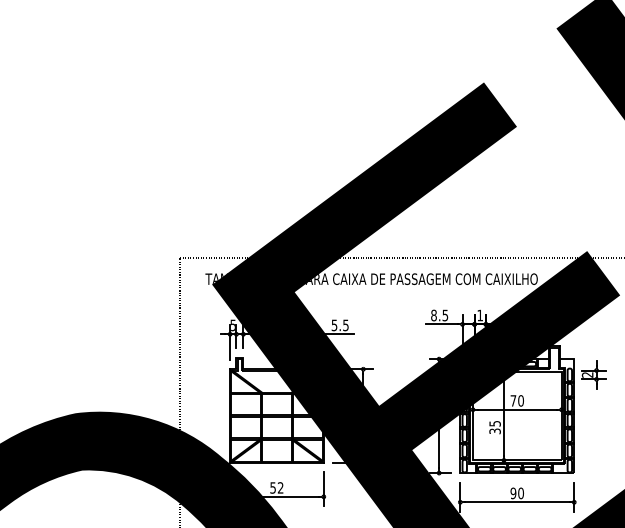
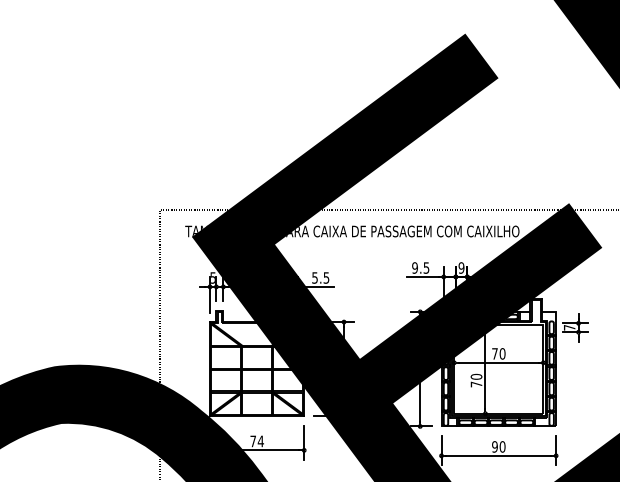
text: (433, 315) -> (414, 267), 8.5 -> 9.5
text: (480, 315) -> (461, 267), 1 -> 9
text: (587, 374) -> (569, 327), 2 -> 7
text: (494, 427) -> (475, 380), 35 -> 70
text: (276, 487) -> (256, 440), 52 -> 74

